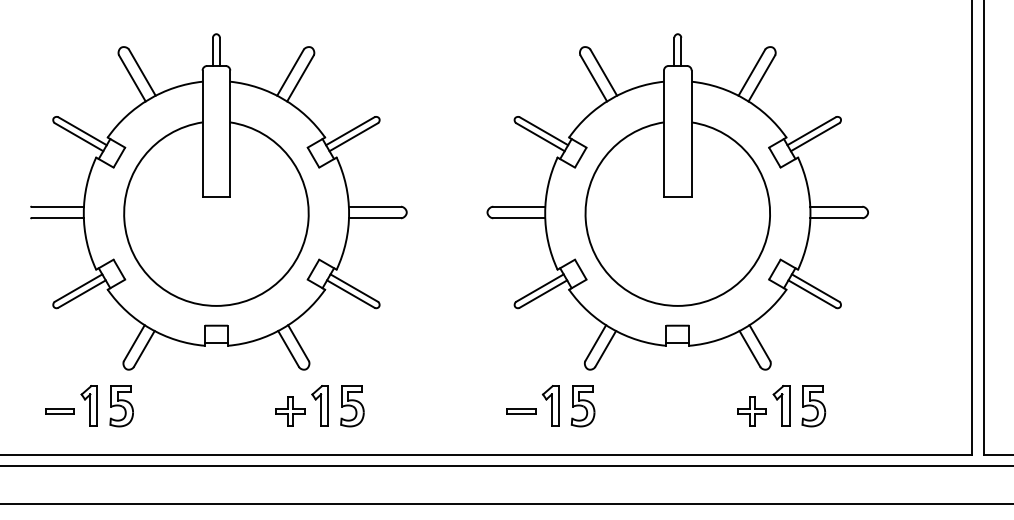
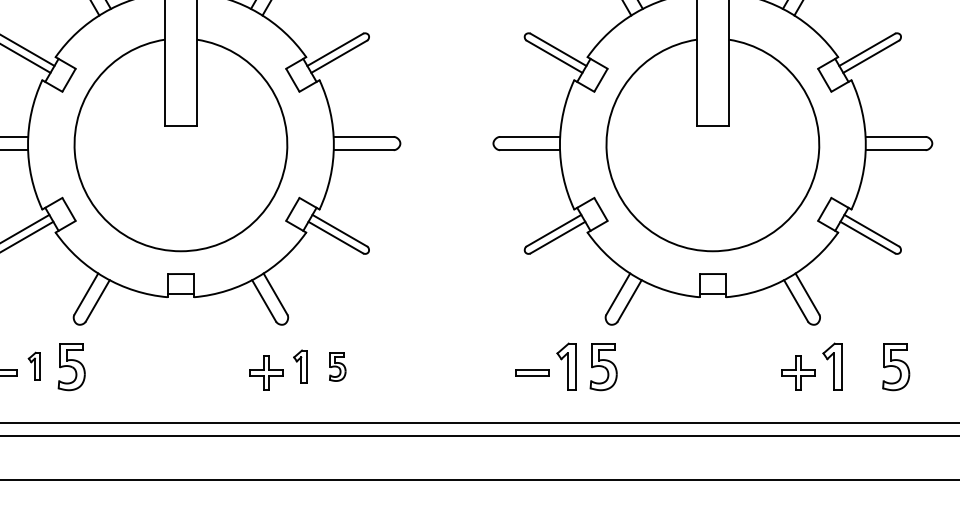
part: (88, 405) -> (33, 366), size x0.6
part: (319, 405) -> (299, 366), size x0.7
part: (352, 406) -> (337, 367), size x0.6
part: (813, 406) -> (895, 367), moved

